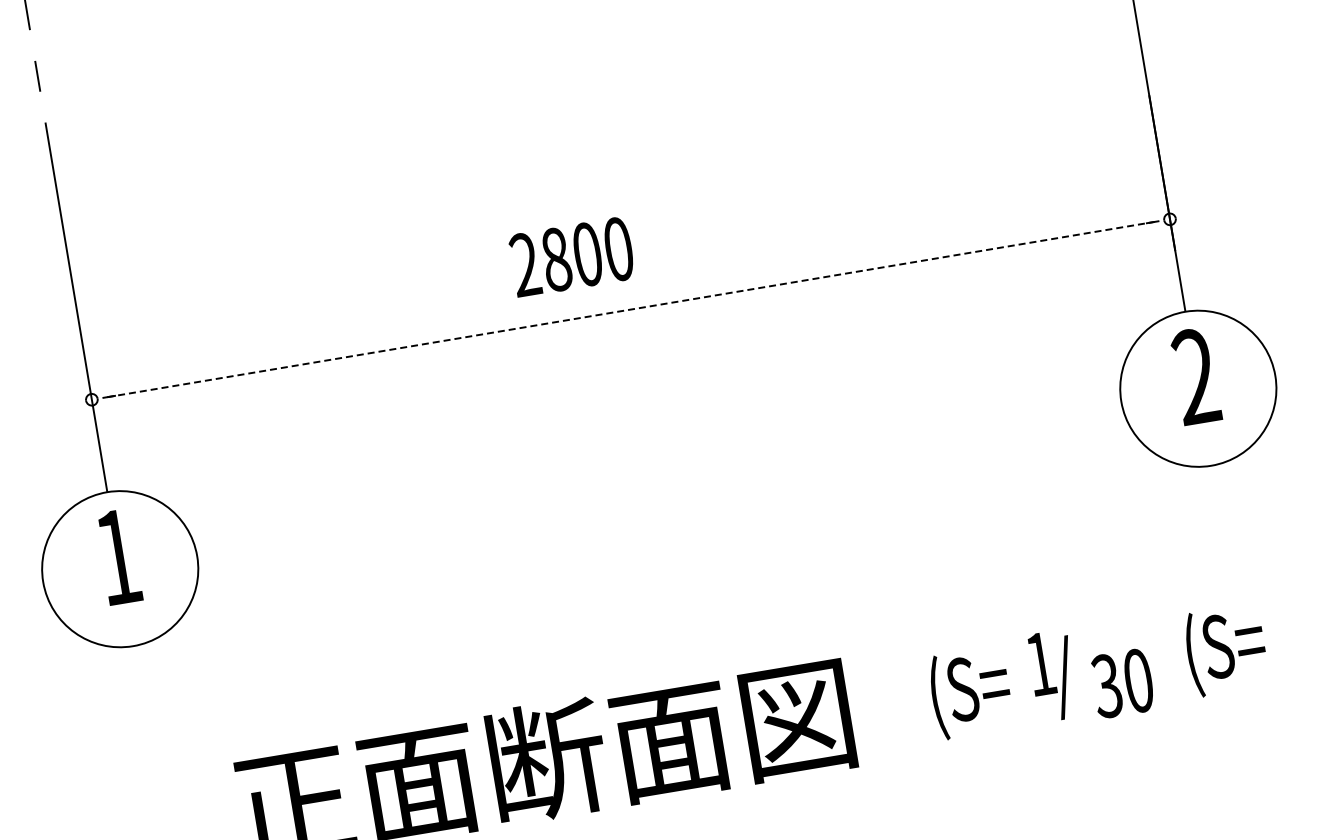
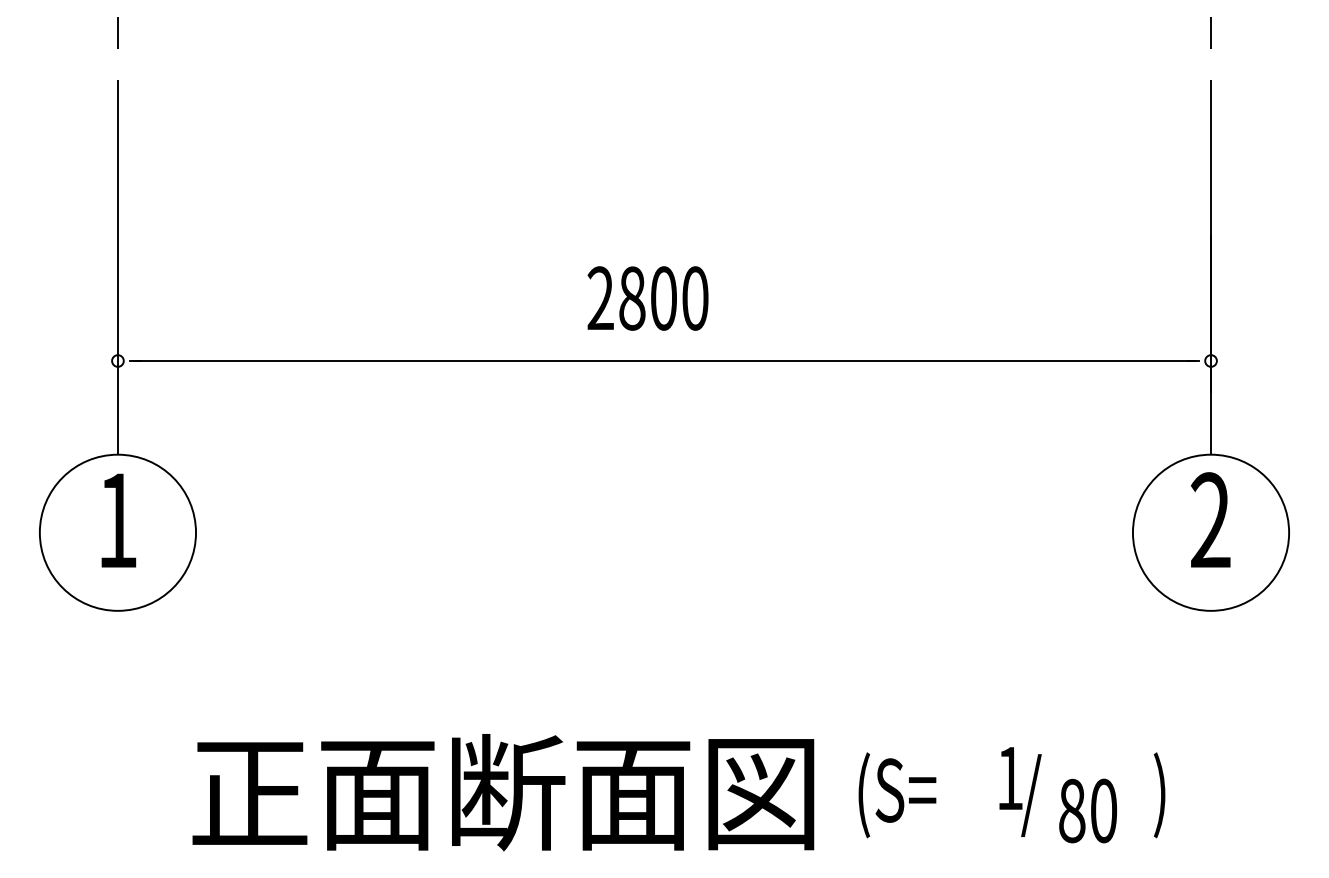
text: (571, 257) -> (647, 298), moved
line: (631, 310) -> (664, 361), dashed -> solid
text: (1224, 650) -> (1193, 795), (S= -> )
text: (1106, 685) -> (1071, 810), 30 -> 80
text: (970, 693) -> (897, 795), moved

